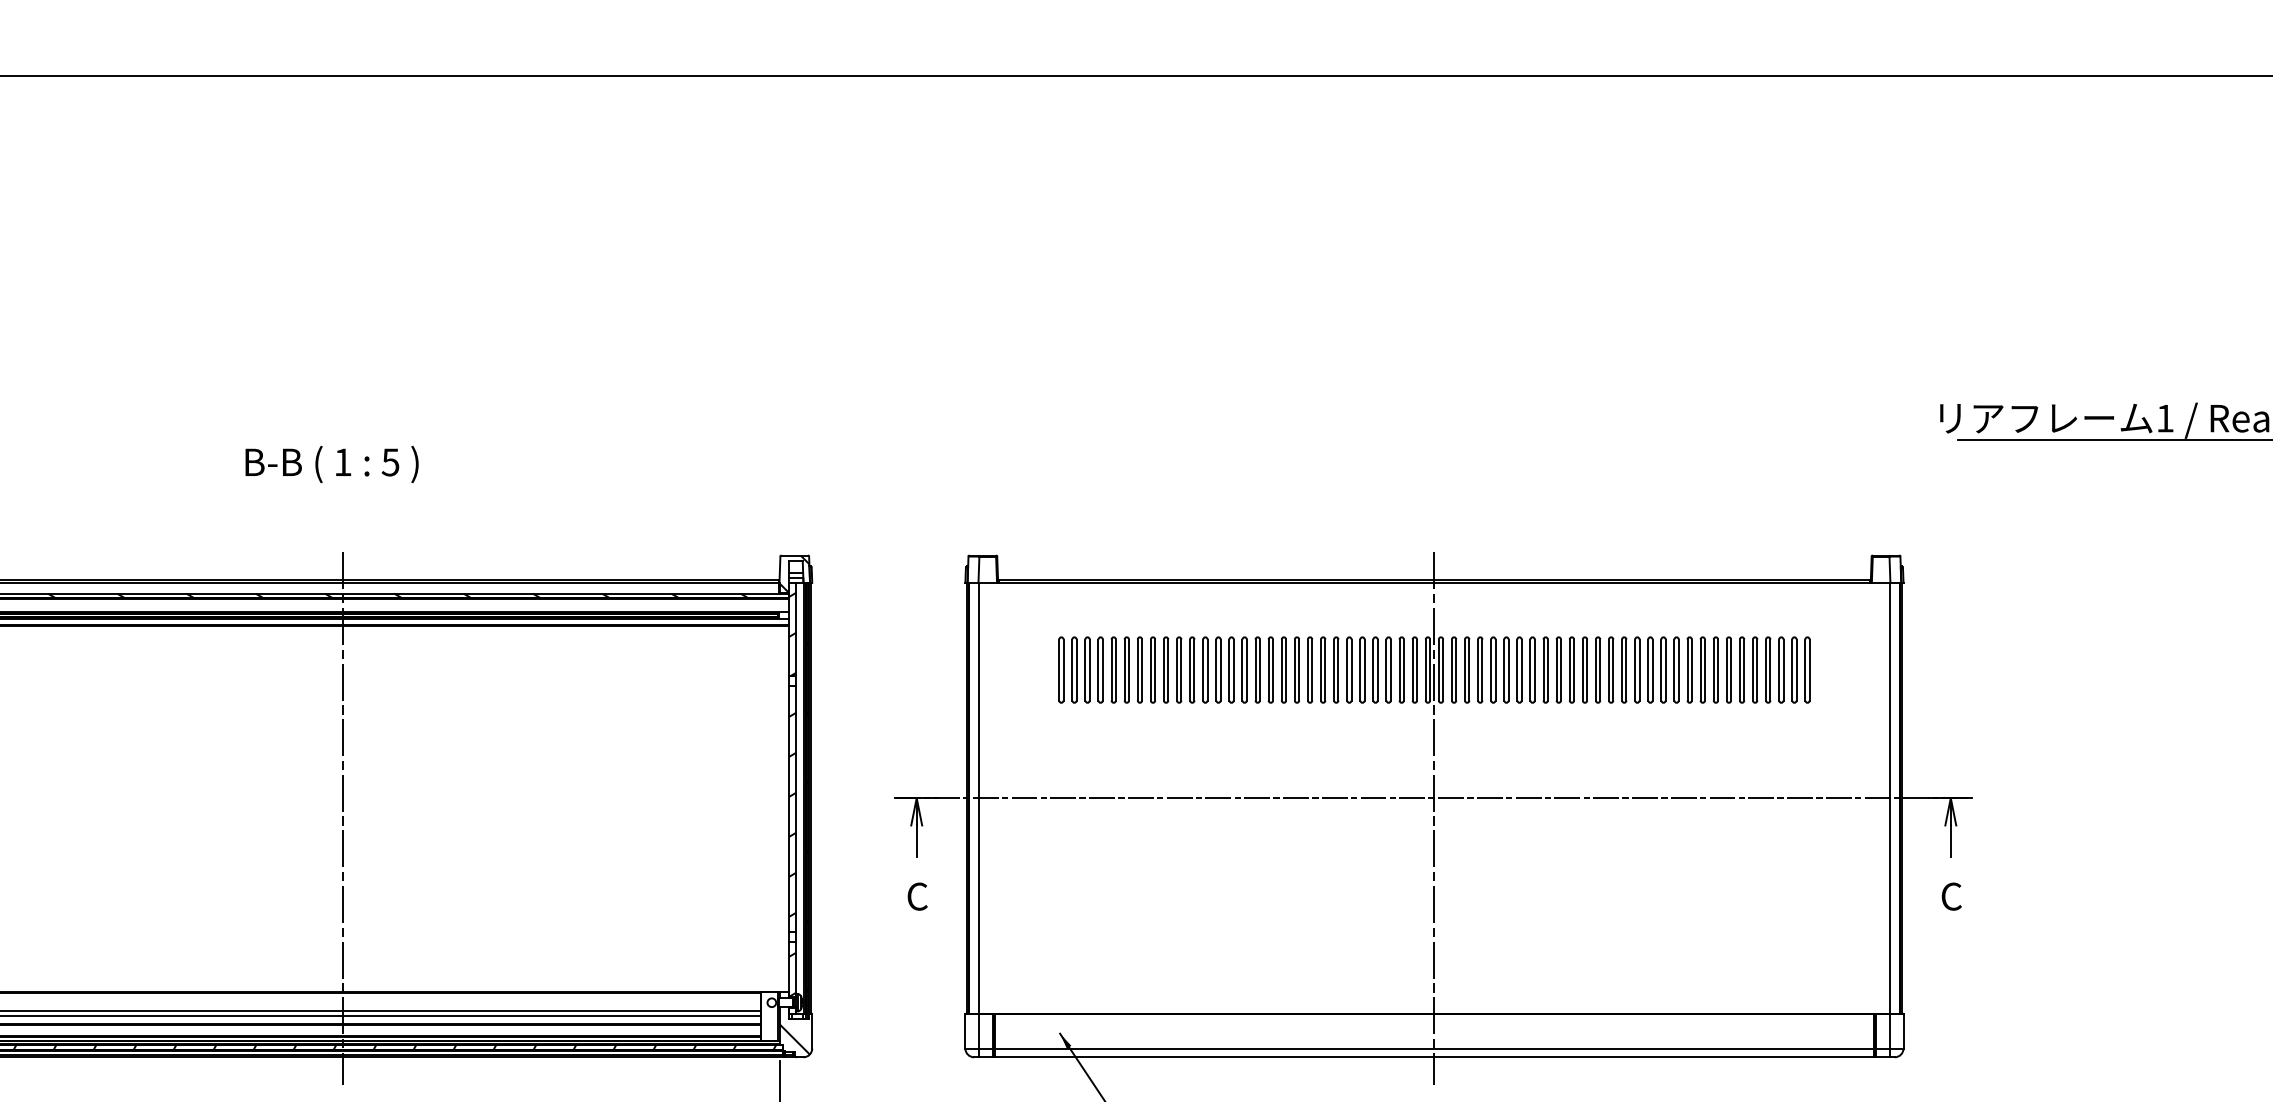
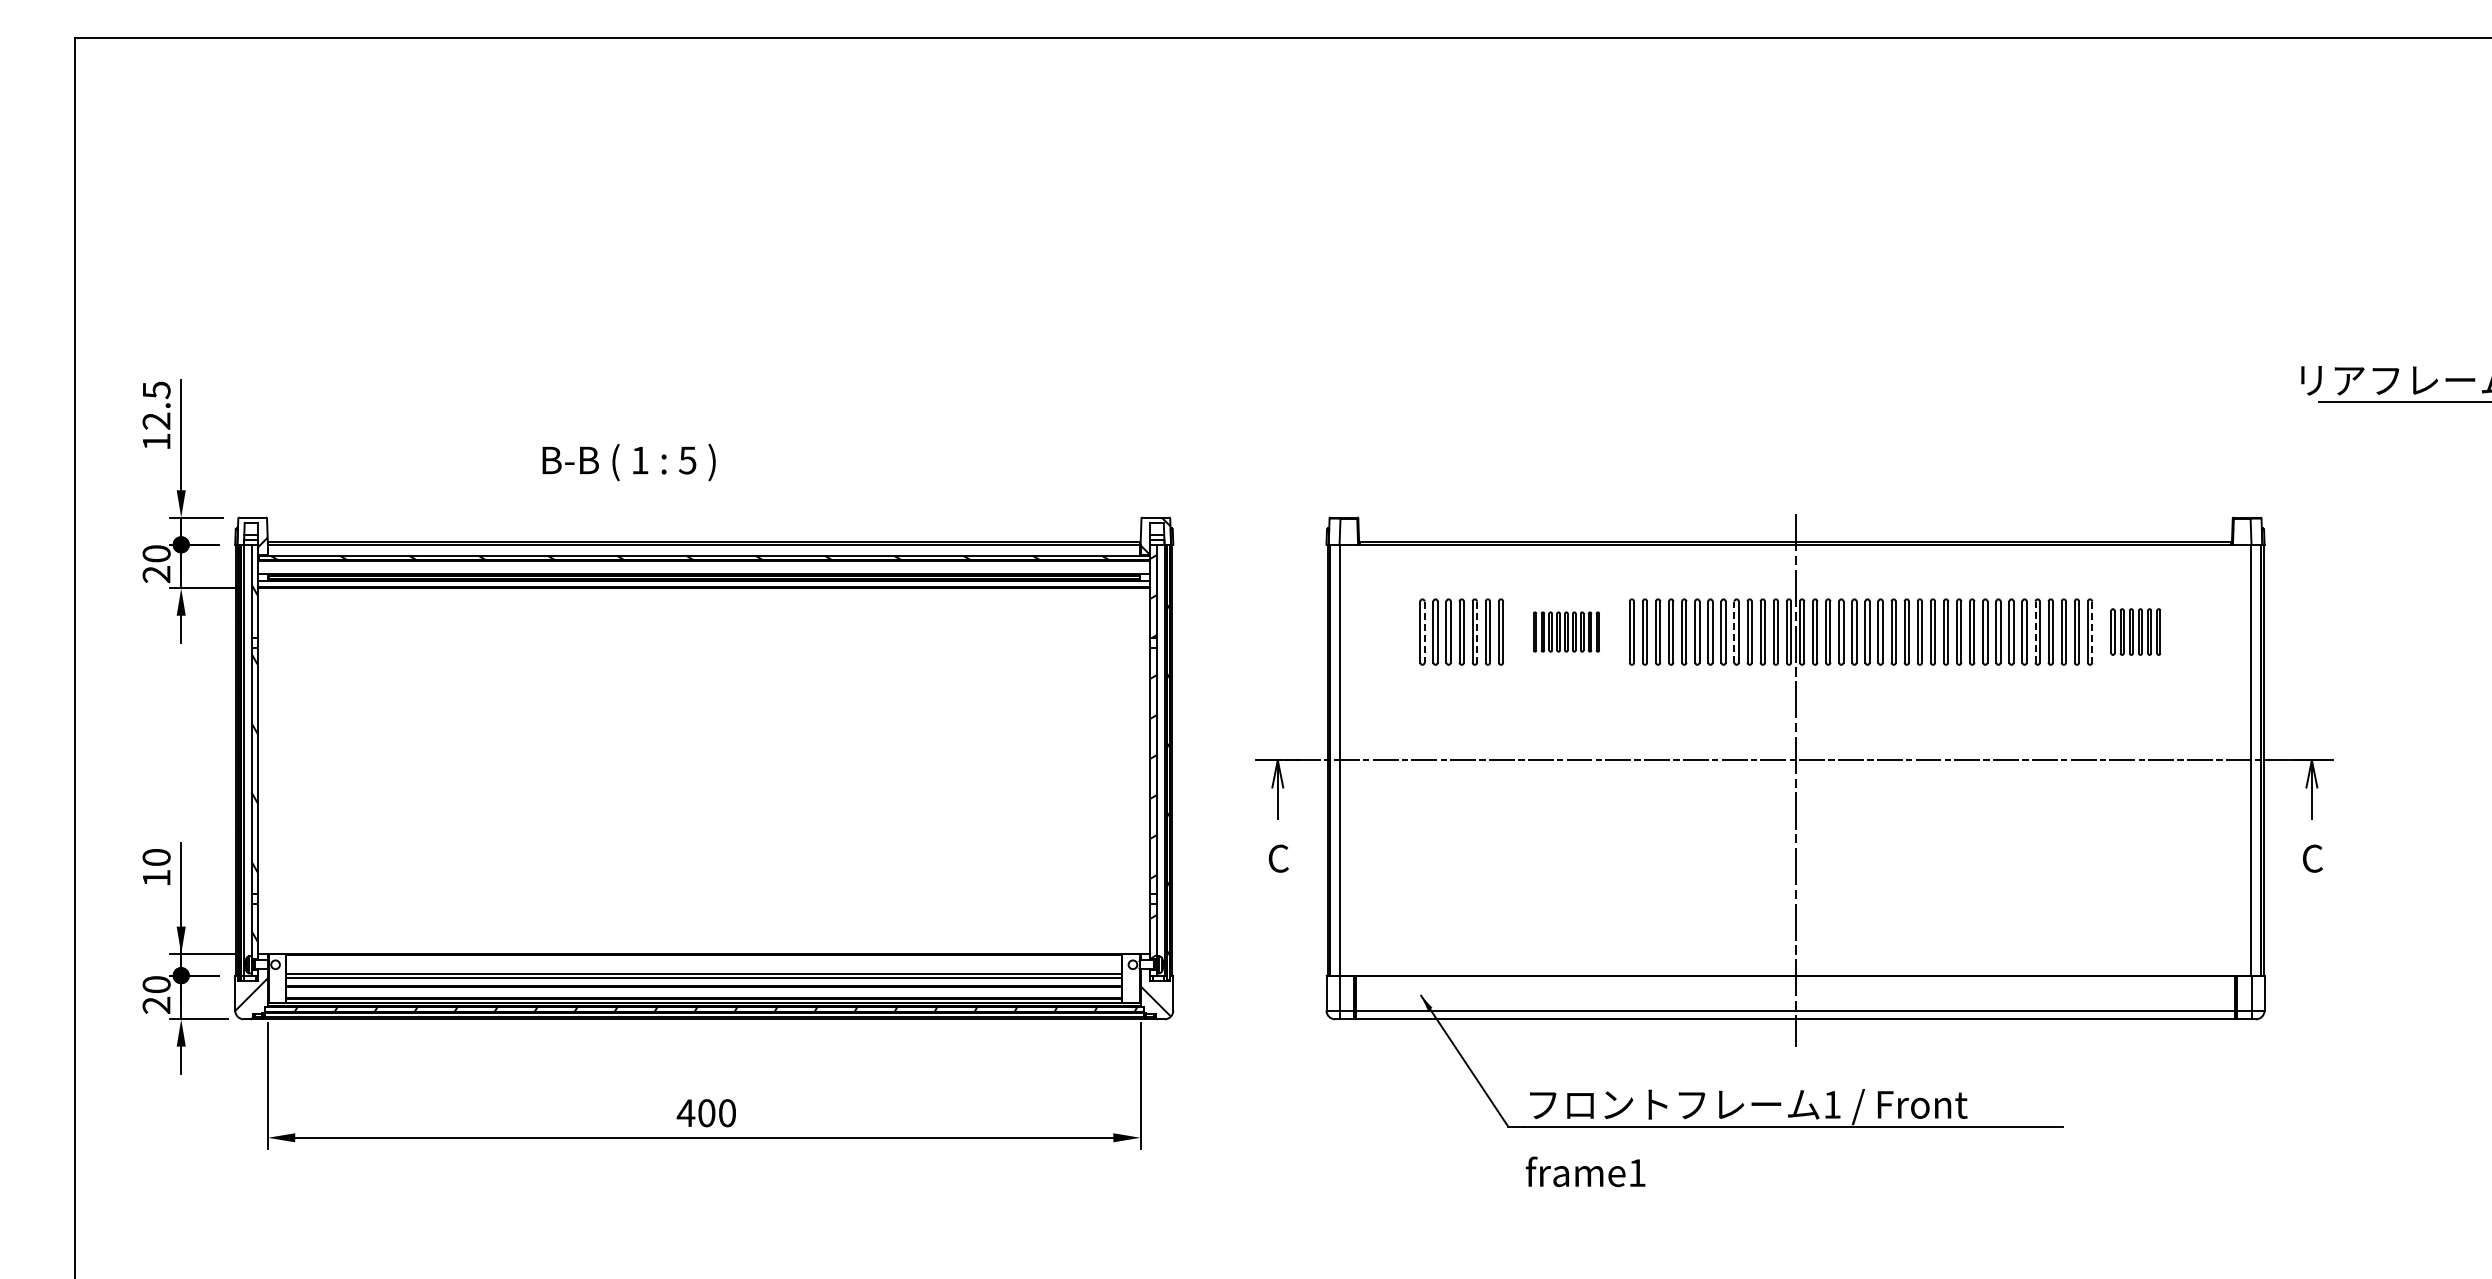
text: (331, 464) -> (628, 462), moved
part: (1205, 669) -> (1566, 631), size x0.6
part: (1774, 669) -> (2135, 631), size x0.7
line: (1063, 670) -> (1424, 632), solid -> dashed
line: (1116, 670) -> (1477, 632), solid -> dashed
line: (1373, 670) -> (1734, 632), solid -> dashed
line: (1674, 670) -> (2035, 632), solid -> dashed
line: (1731, 670) -> (2092, 632), solid -> dashed
line: (343, 818) -> (704, 780), removed

